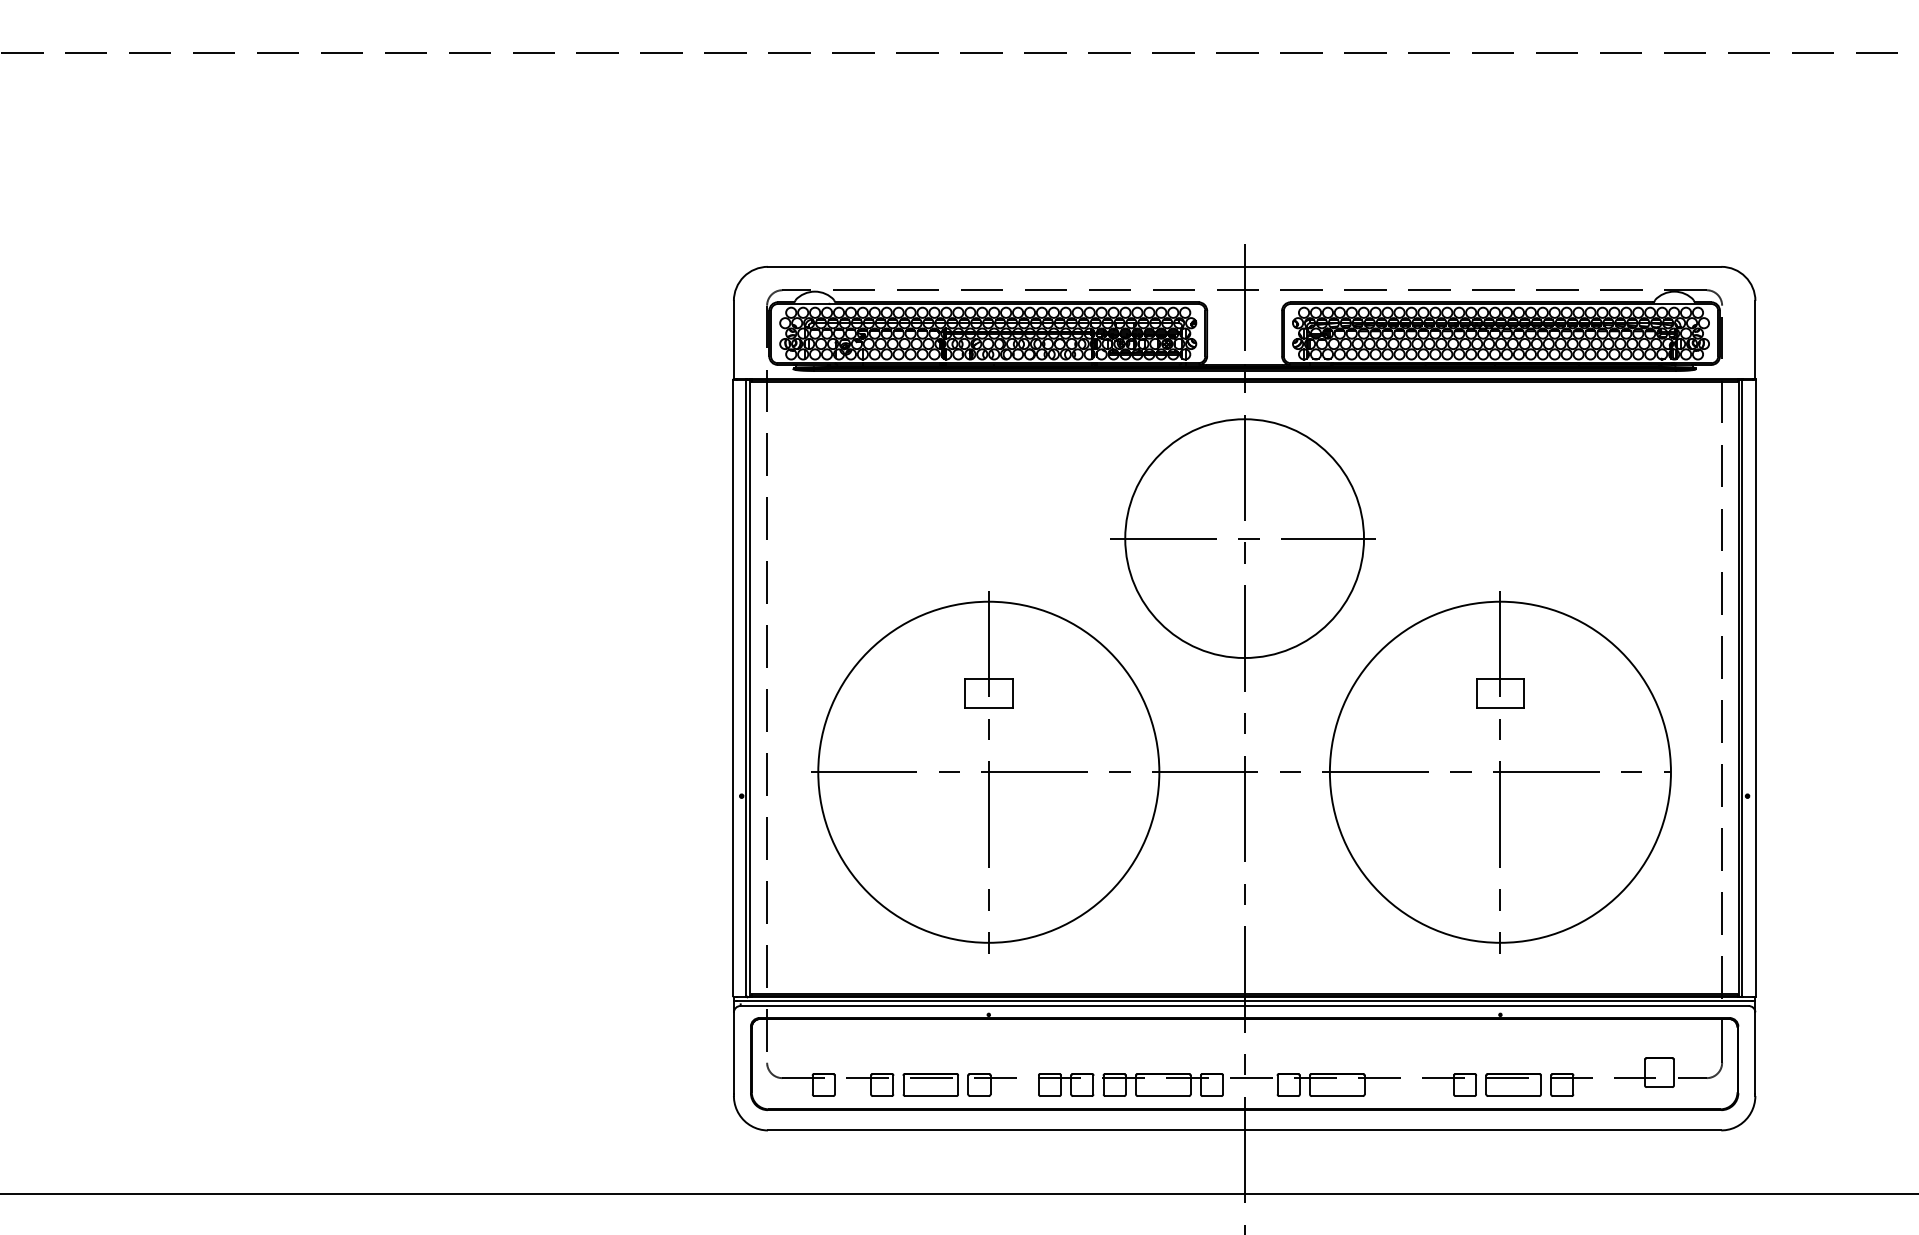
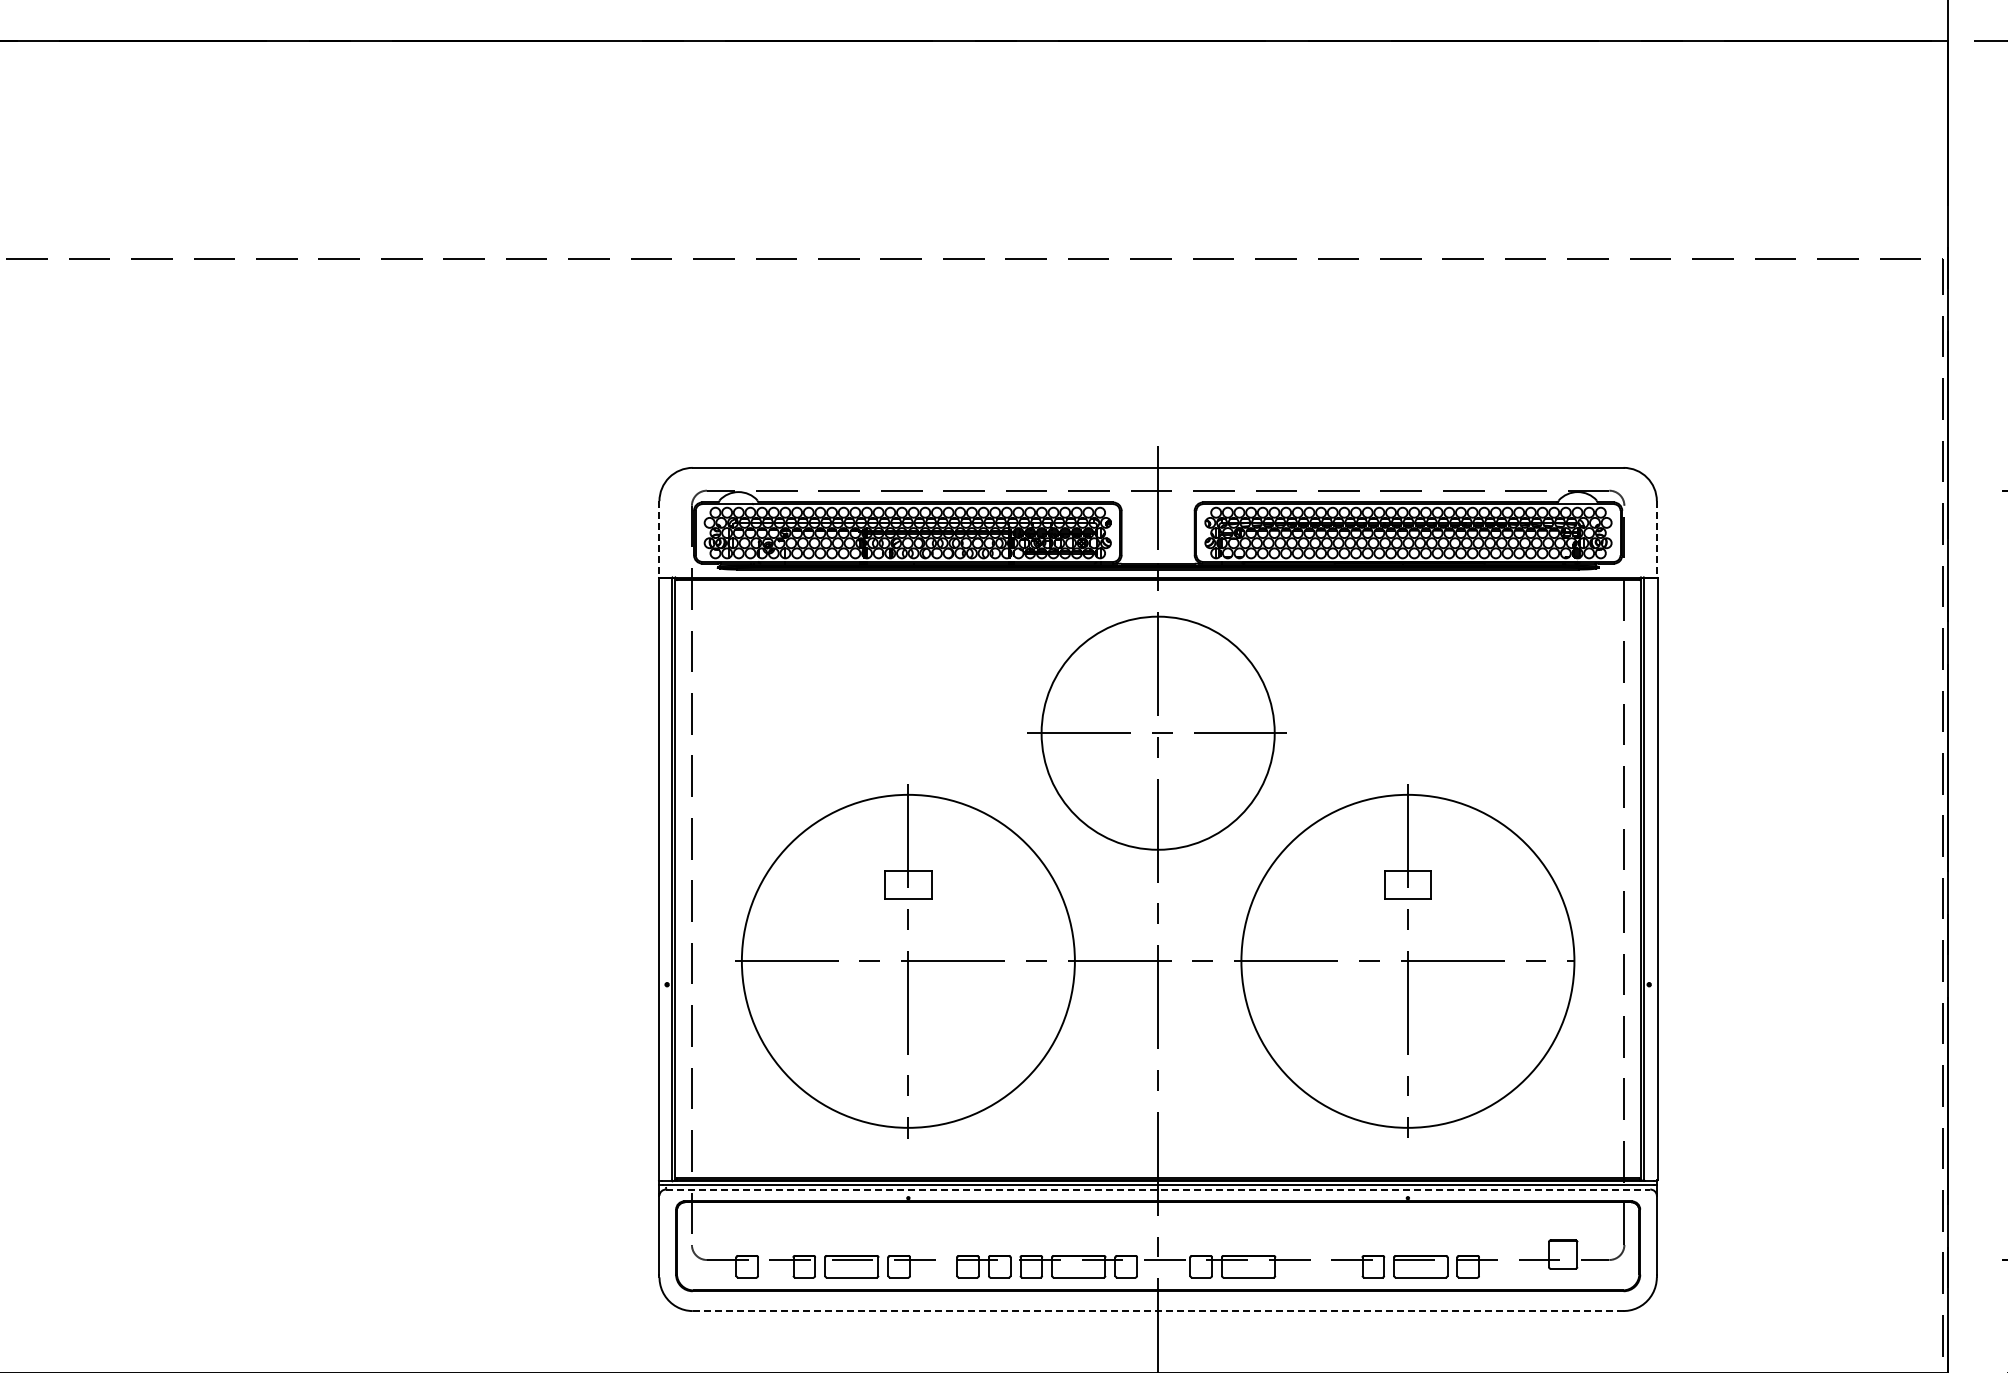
line: (733, 340) -> (659, 539), solid -> dashed
line: (1755, 340) -> (1656, 539), solid -> dashed
line: (1244, 1005) -> (1158, 1189), solid -> dashed
line: (1244, 1130) -> (1158, 1311), solid -> dashed

